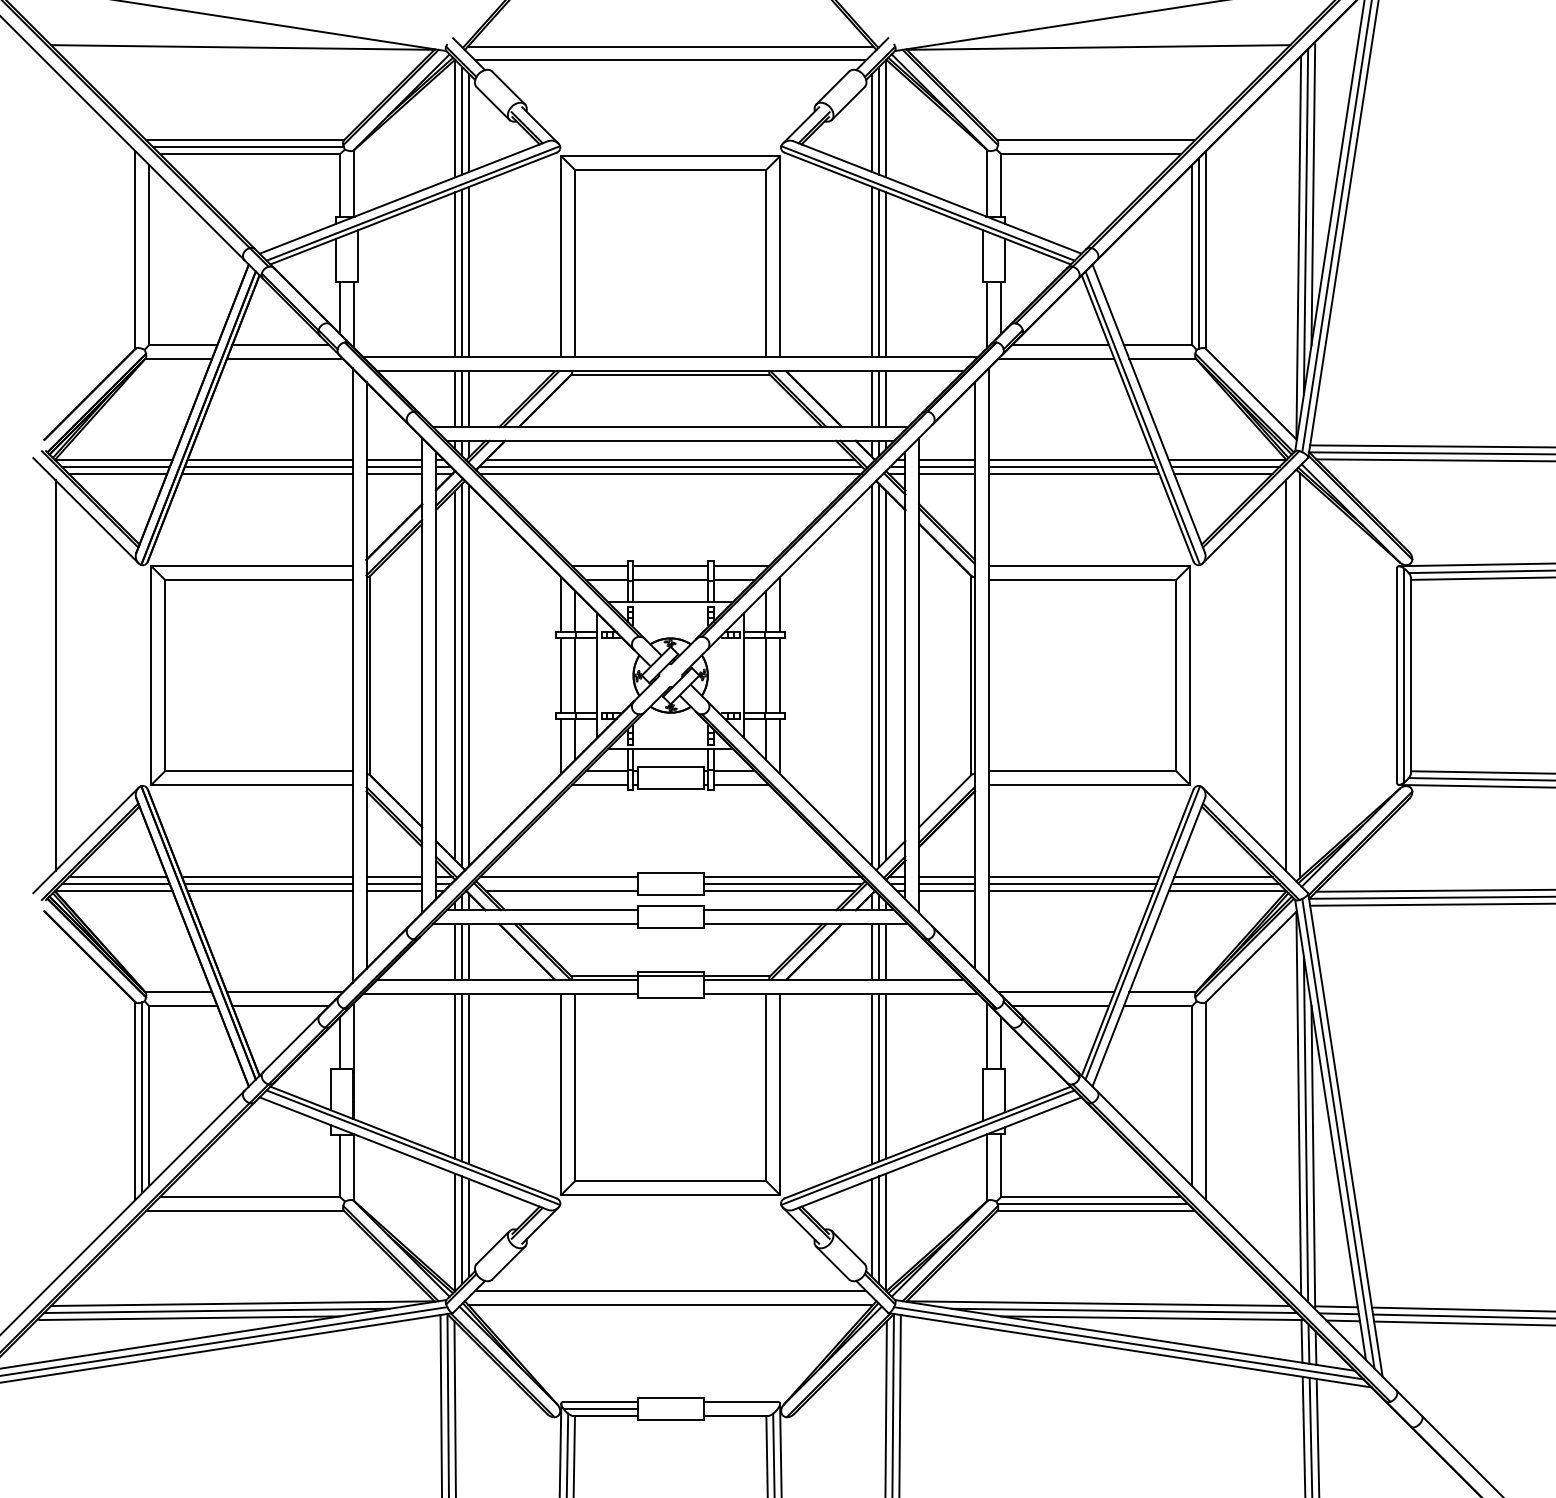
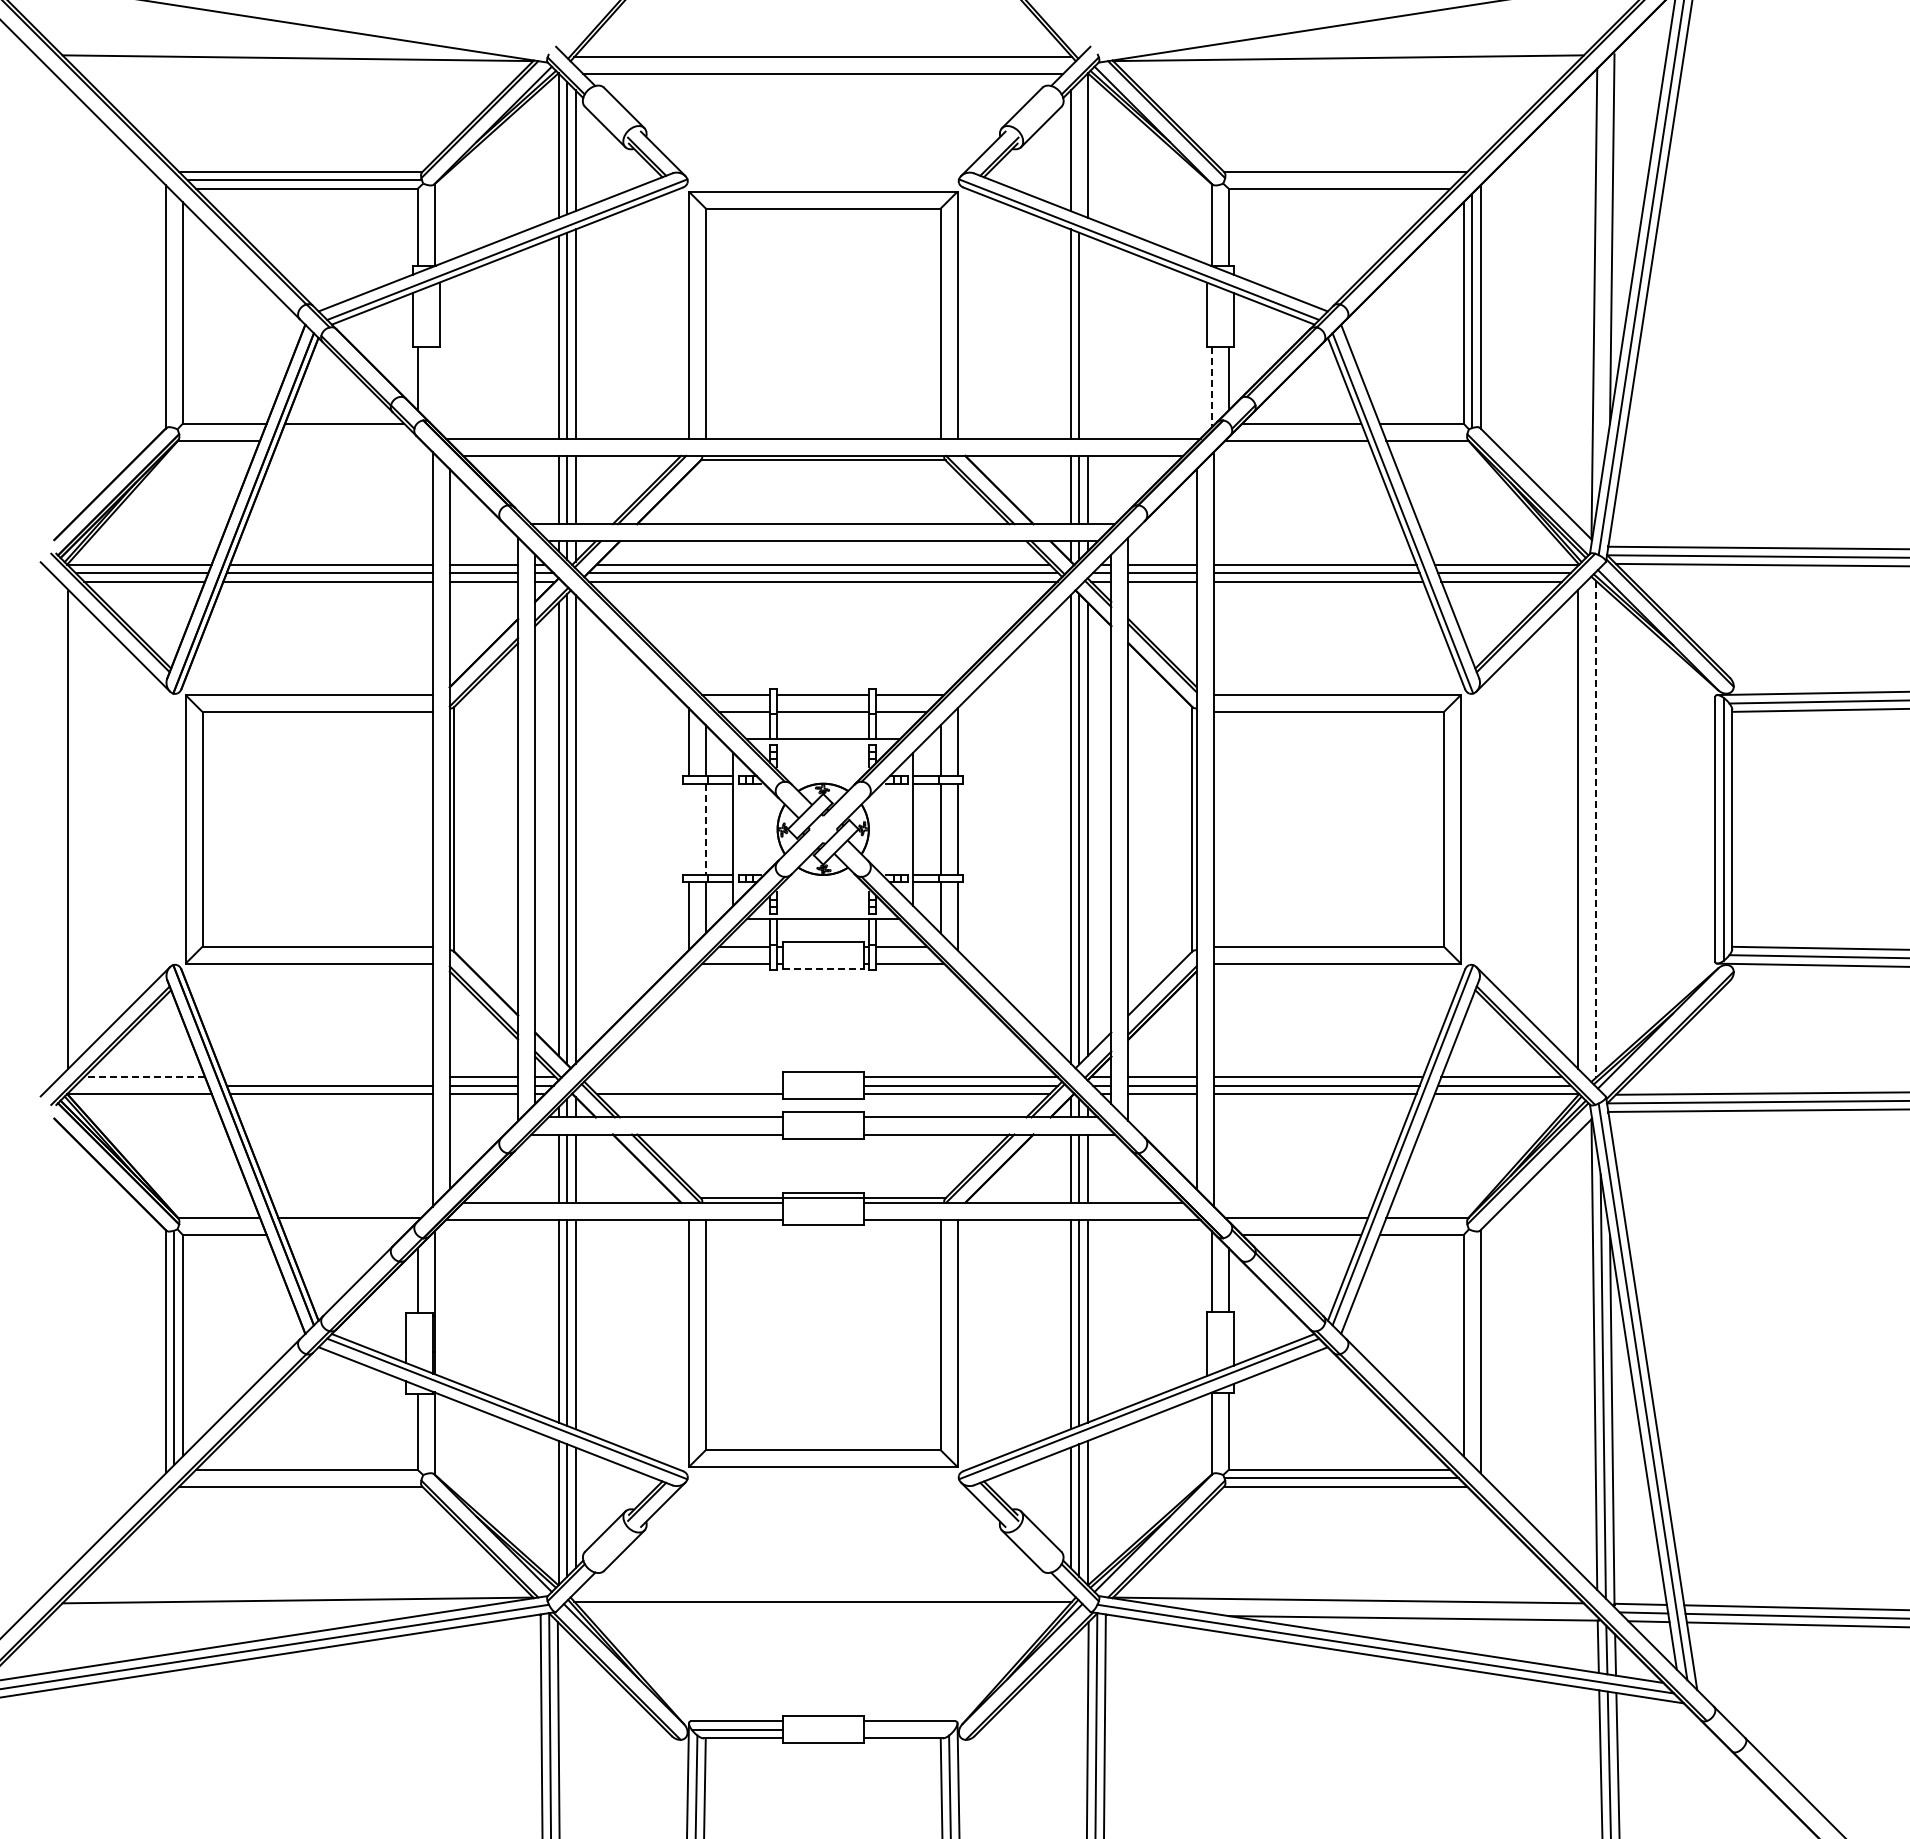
line: (879, 120) -> (1079, 147), removed
line: (1305, 222) -> (1602, 272), removed
line: (885, 274) -> (1087, 337), removed
line: (354, 314) -> (434, 386), removed
line: (986, 315) -> (1211, 387), solid -> dashed
line: (284, 358) -> (349, 440), removed
line: (560, 675) -> (688, 829), removed
line: (574, 675) -> (705, 829), solid -> dashed
line: (1299, 675) -> (1595, 829), solid -> dashed
line: (670, 788) -> (823, 968), solid -> dashed
line: (117, 876) -> (144, 1076), solid -> dashed
line: (266, 876) -> (327, 1076), removed
line: (558, 876) -> (685, 1076), removed
line: (115, 884) -> (141, 1085), removed
line: (280, 1006) -> (344, 1235), removed
line: (670, 1290) -> (823, 1584), removed
line: (216, 1310) -> (265, 1608), removed
line: (1124, 1310) -> (1380, 1608), removed
line: (189, 1318) -> (232, 1618), removed

